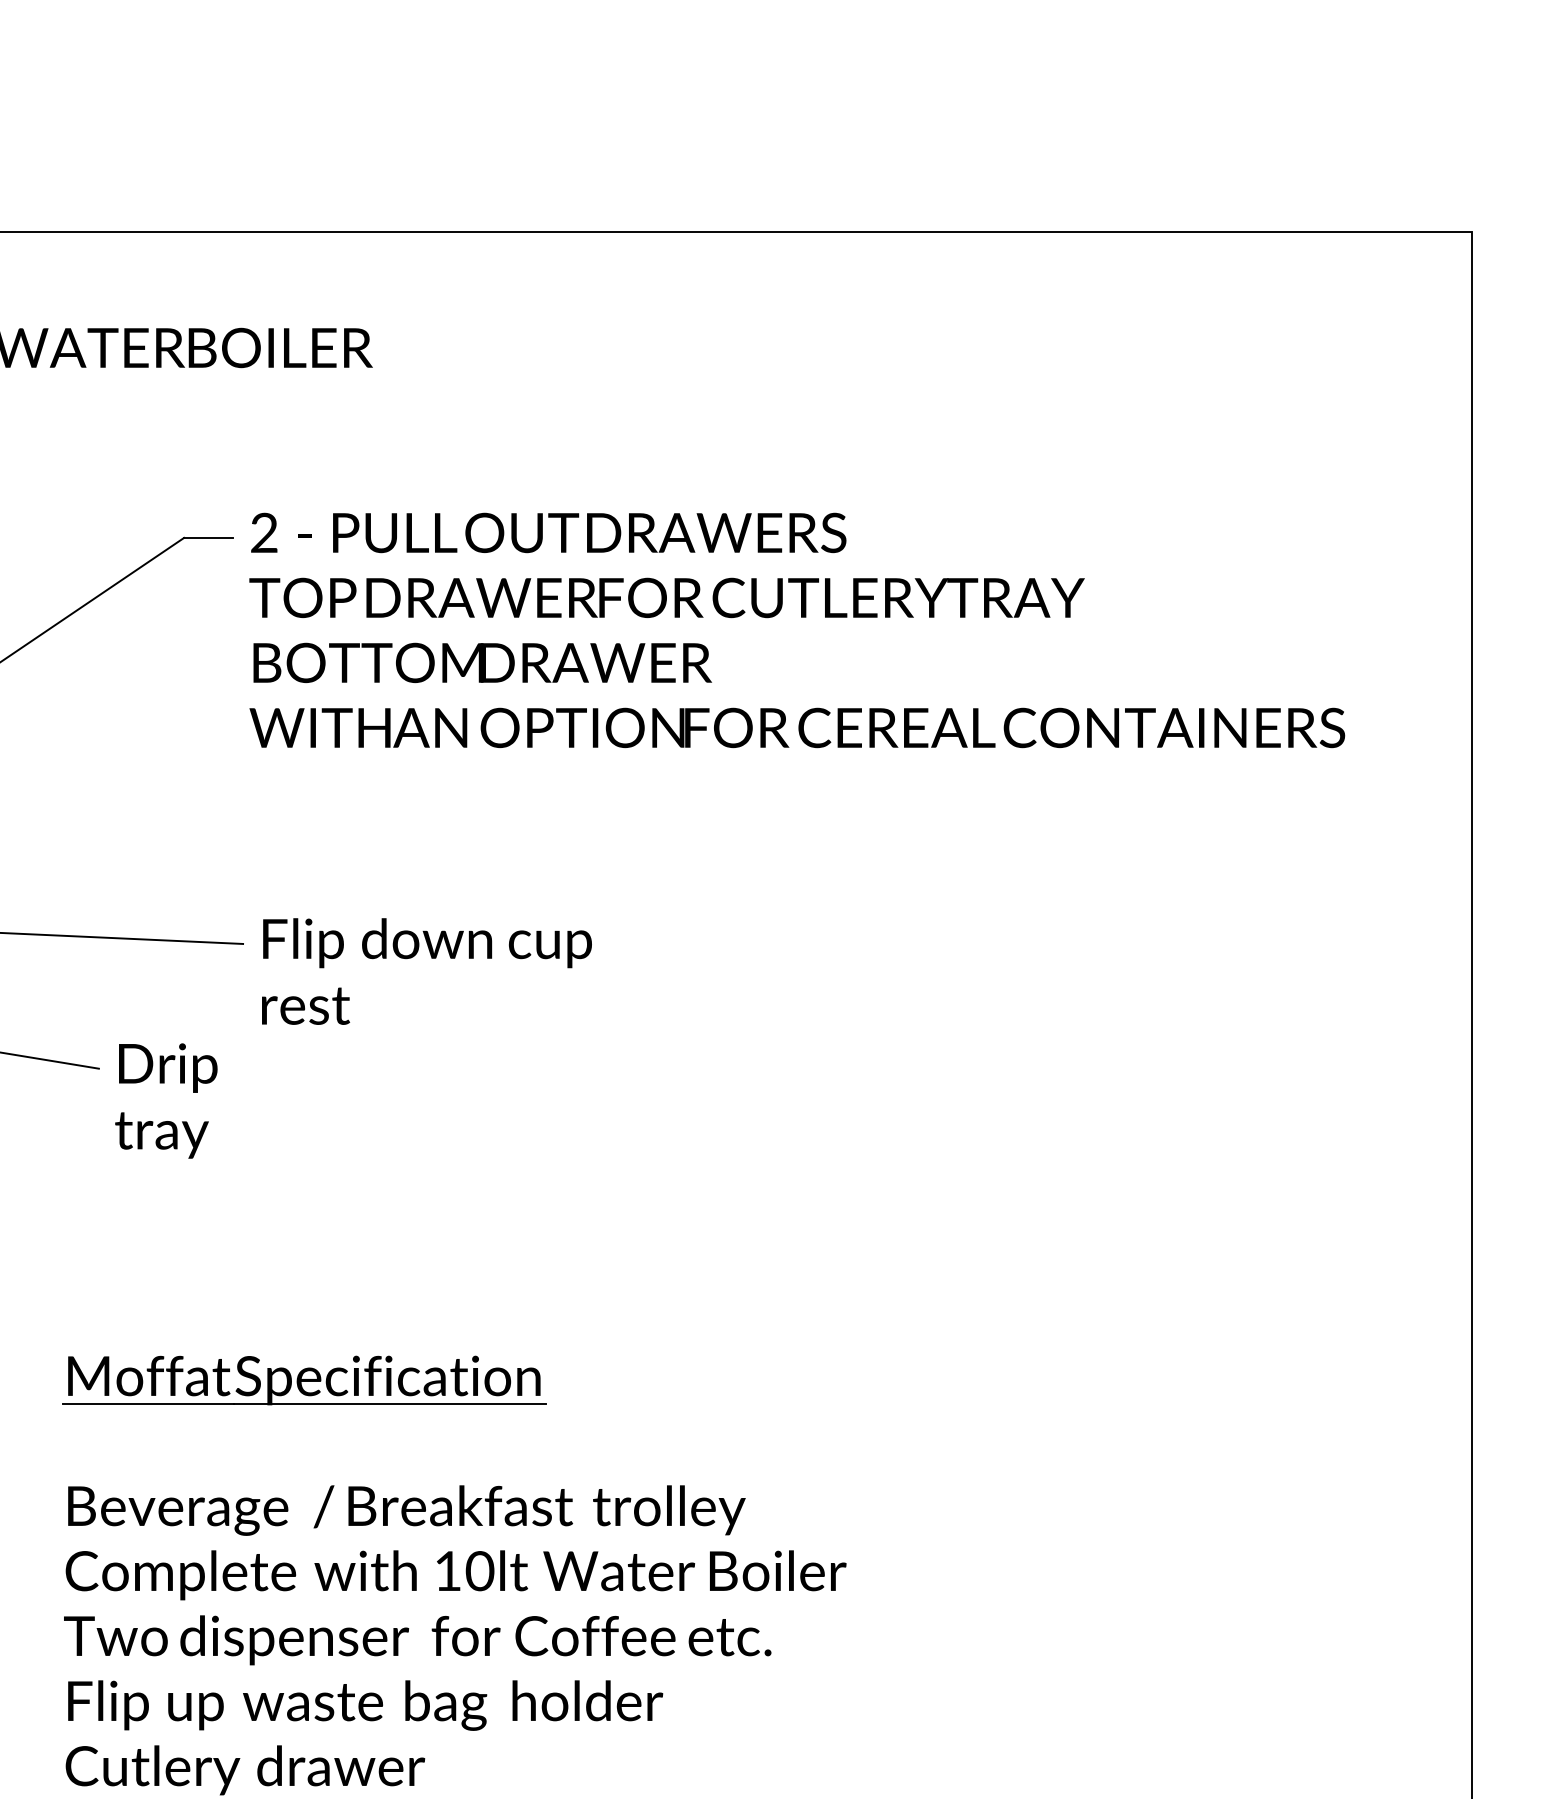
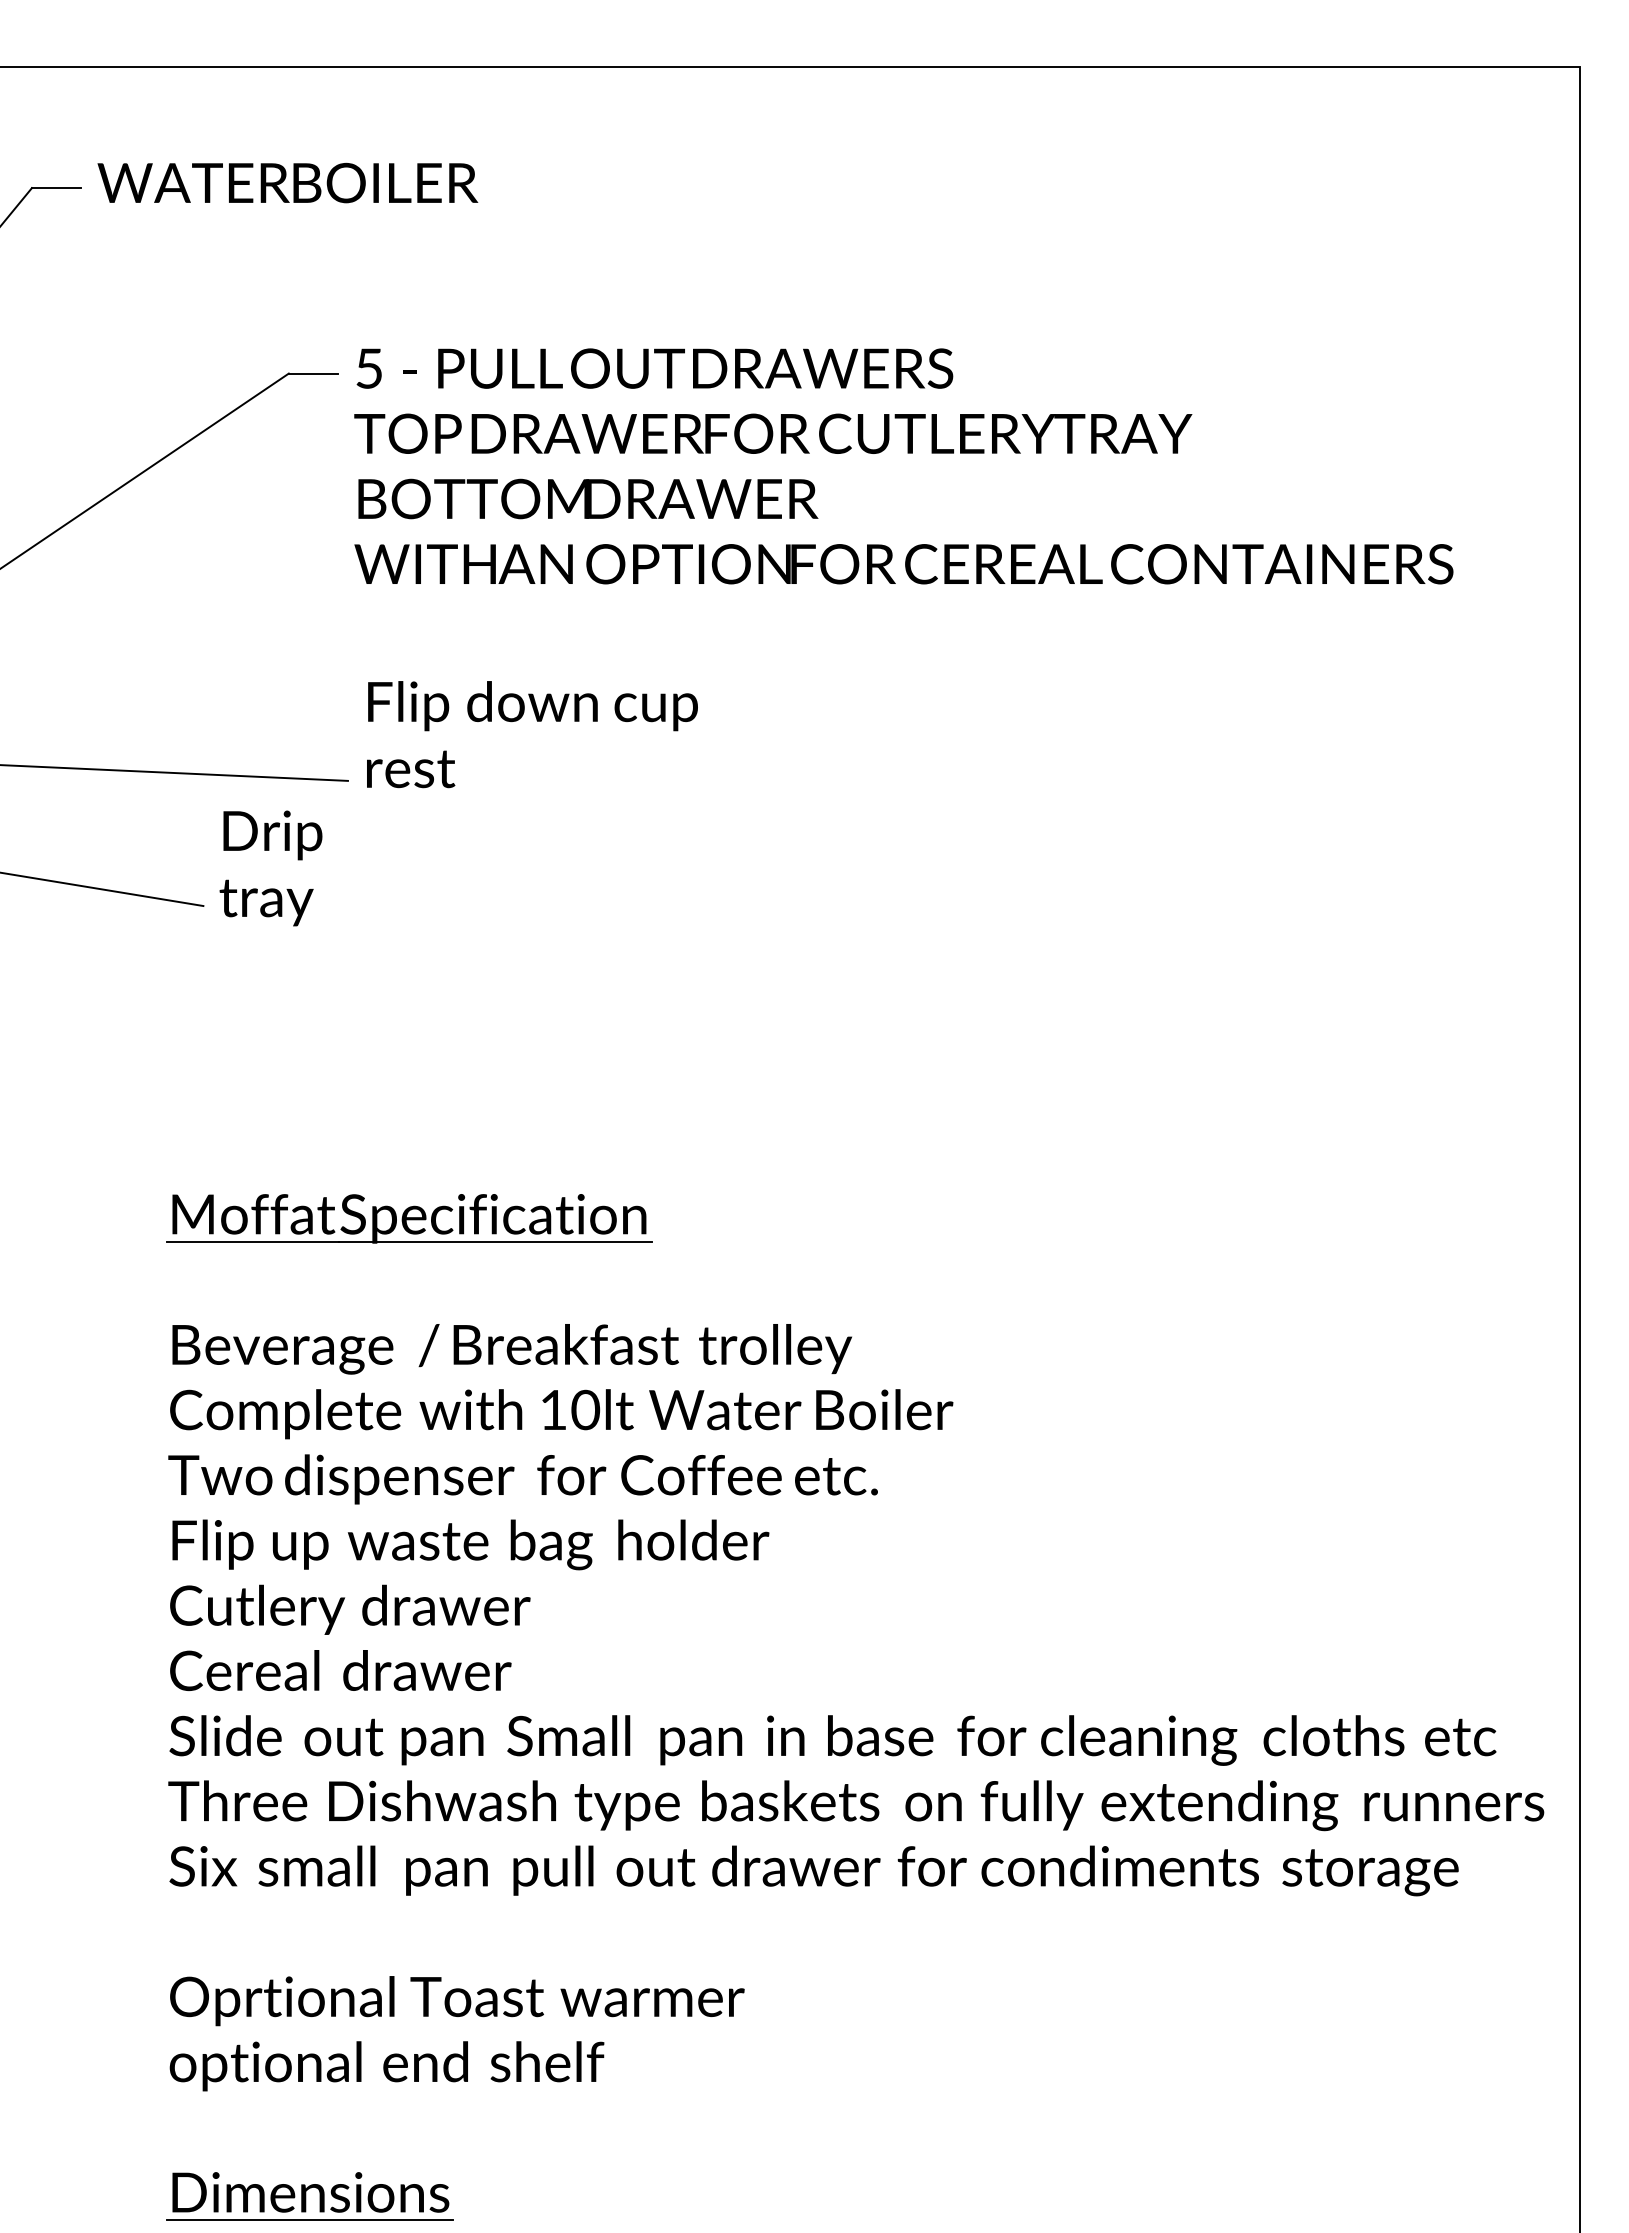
text: (264, 532) -> (369, 368), 2 -> 5
text: (427, 971) -> (532, 734), moved
text: (165, 1101) -> (270, 868), moved

